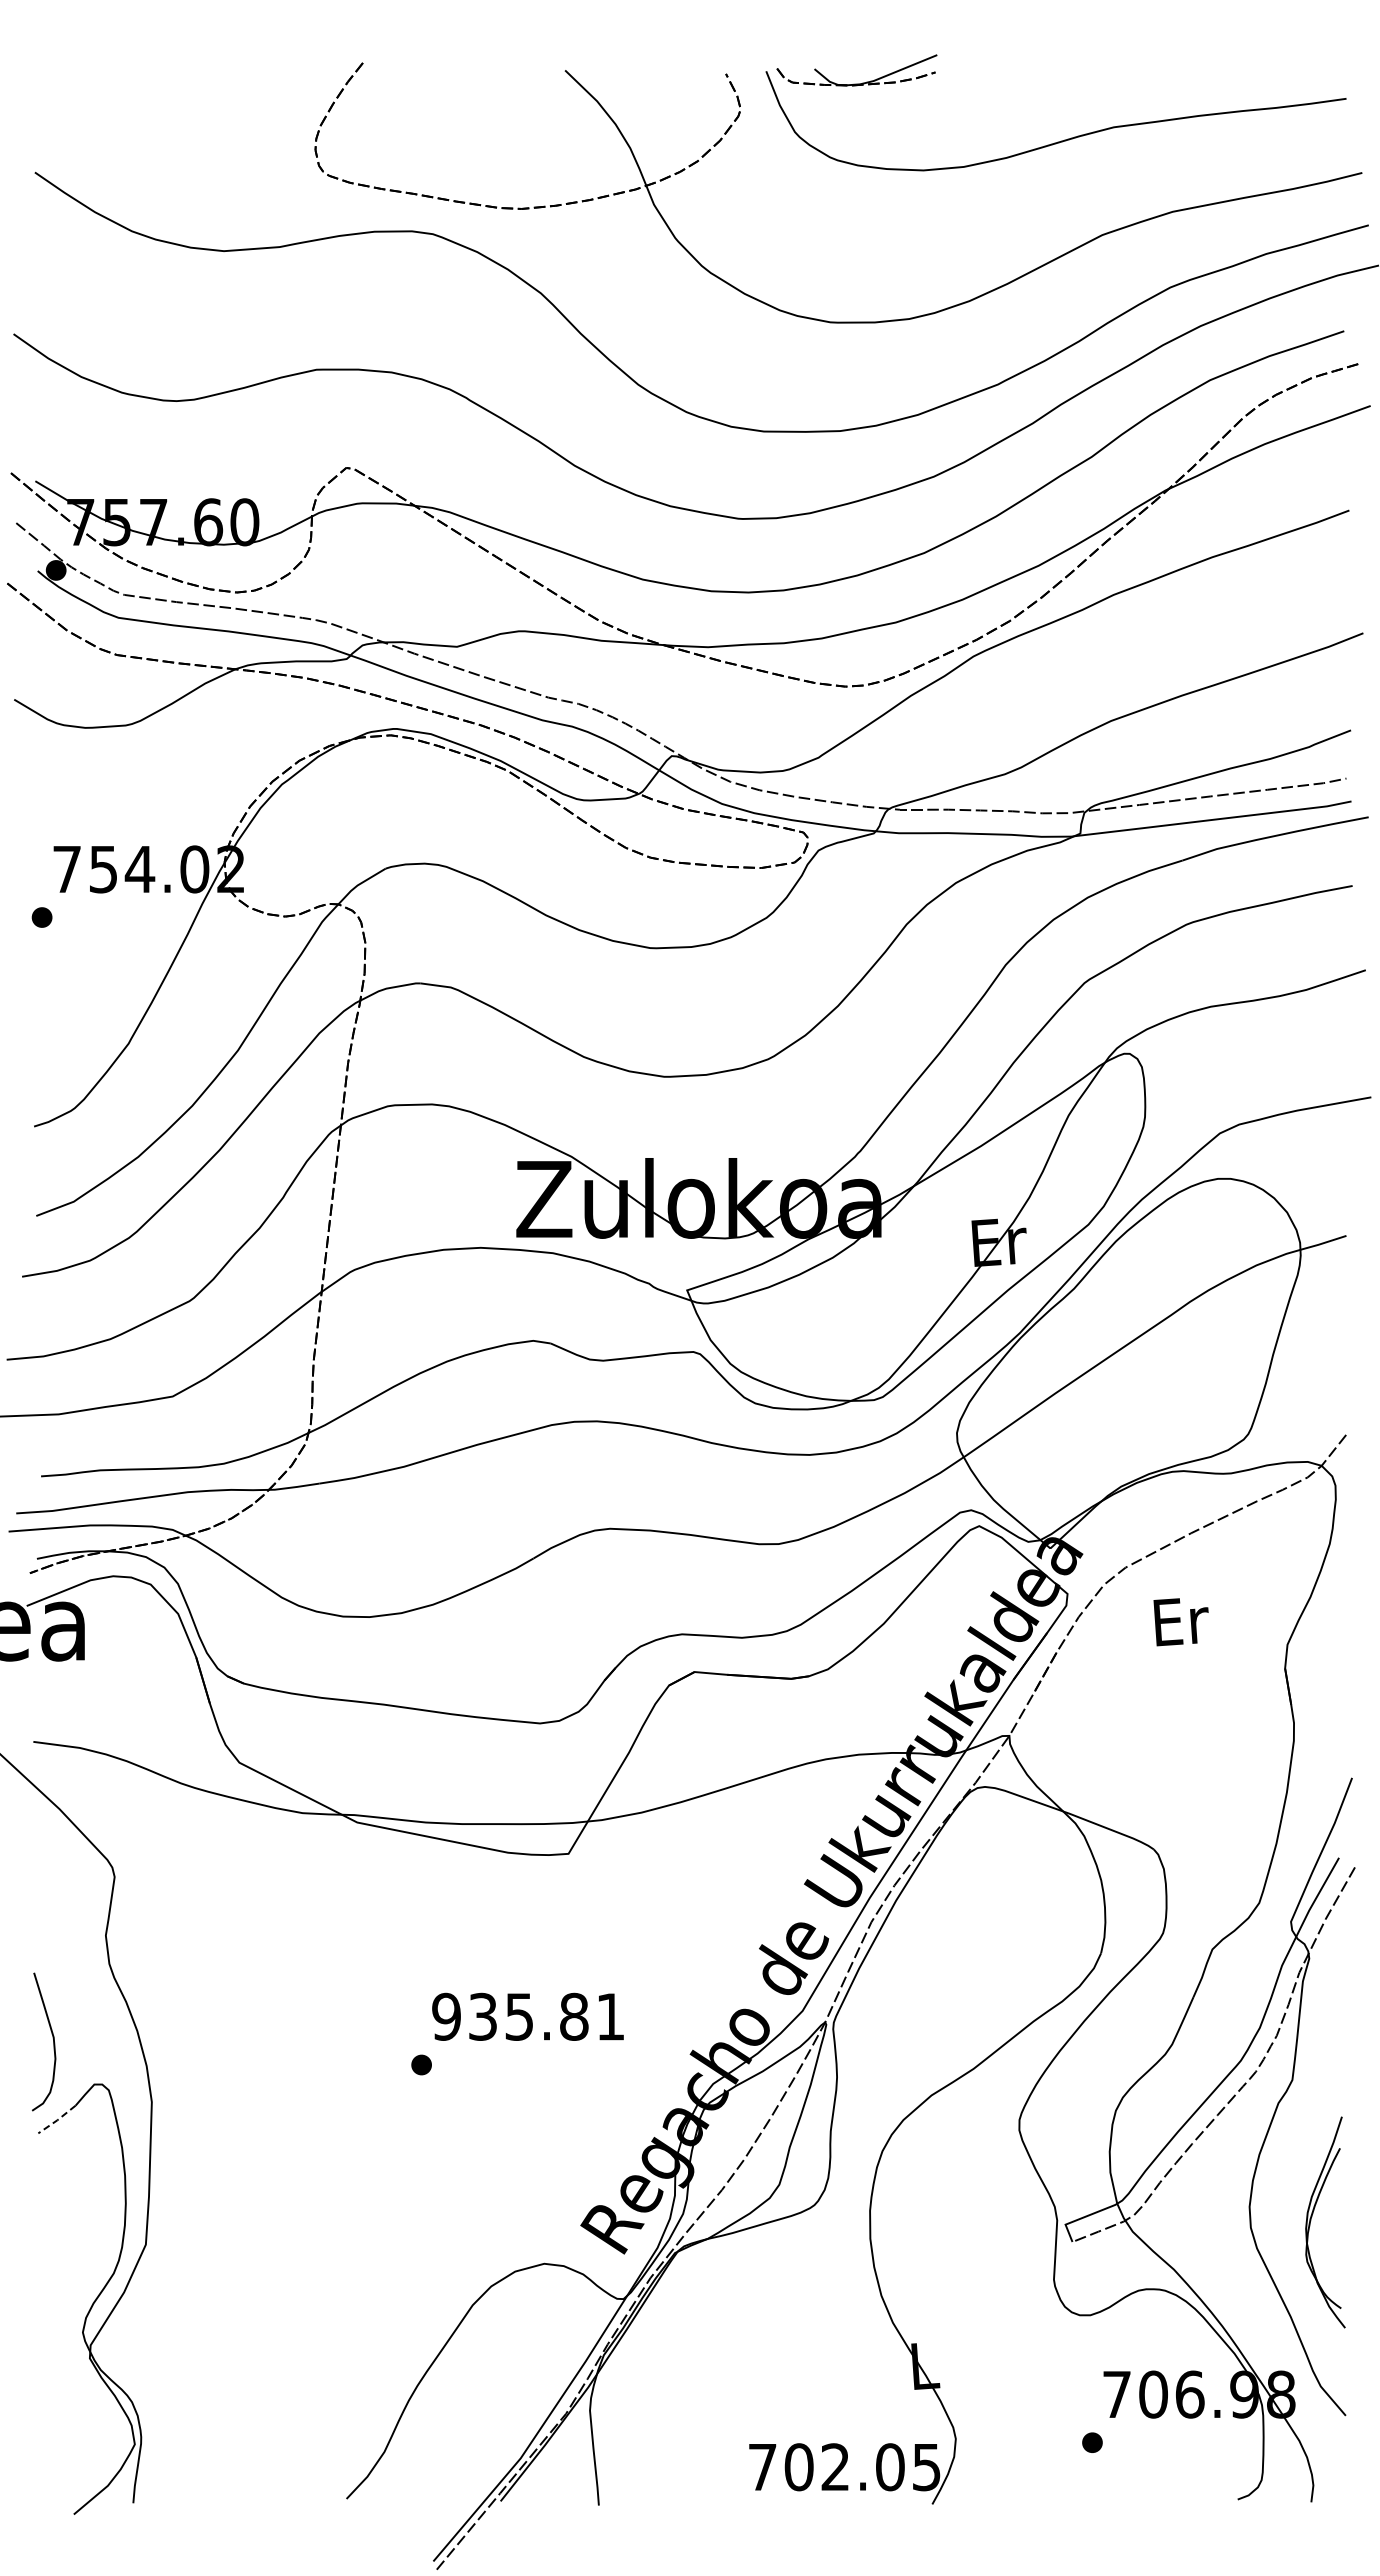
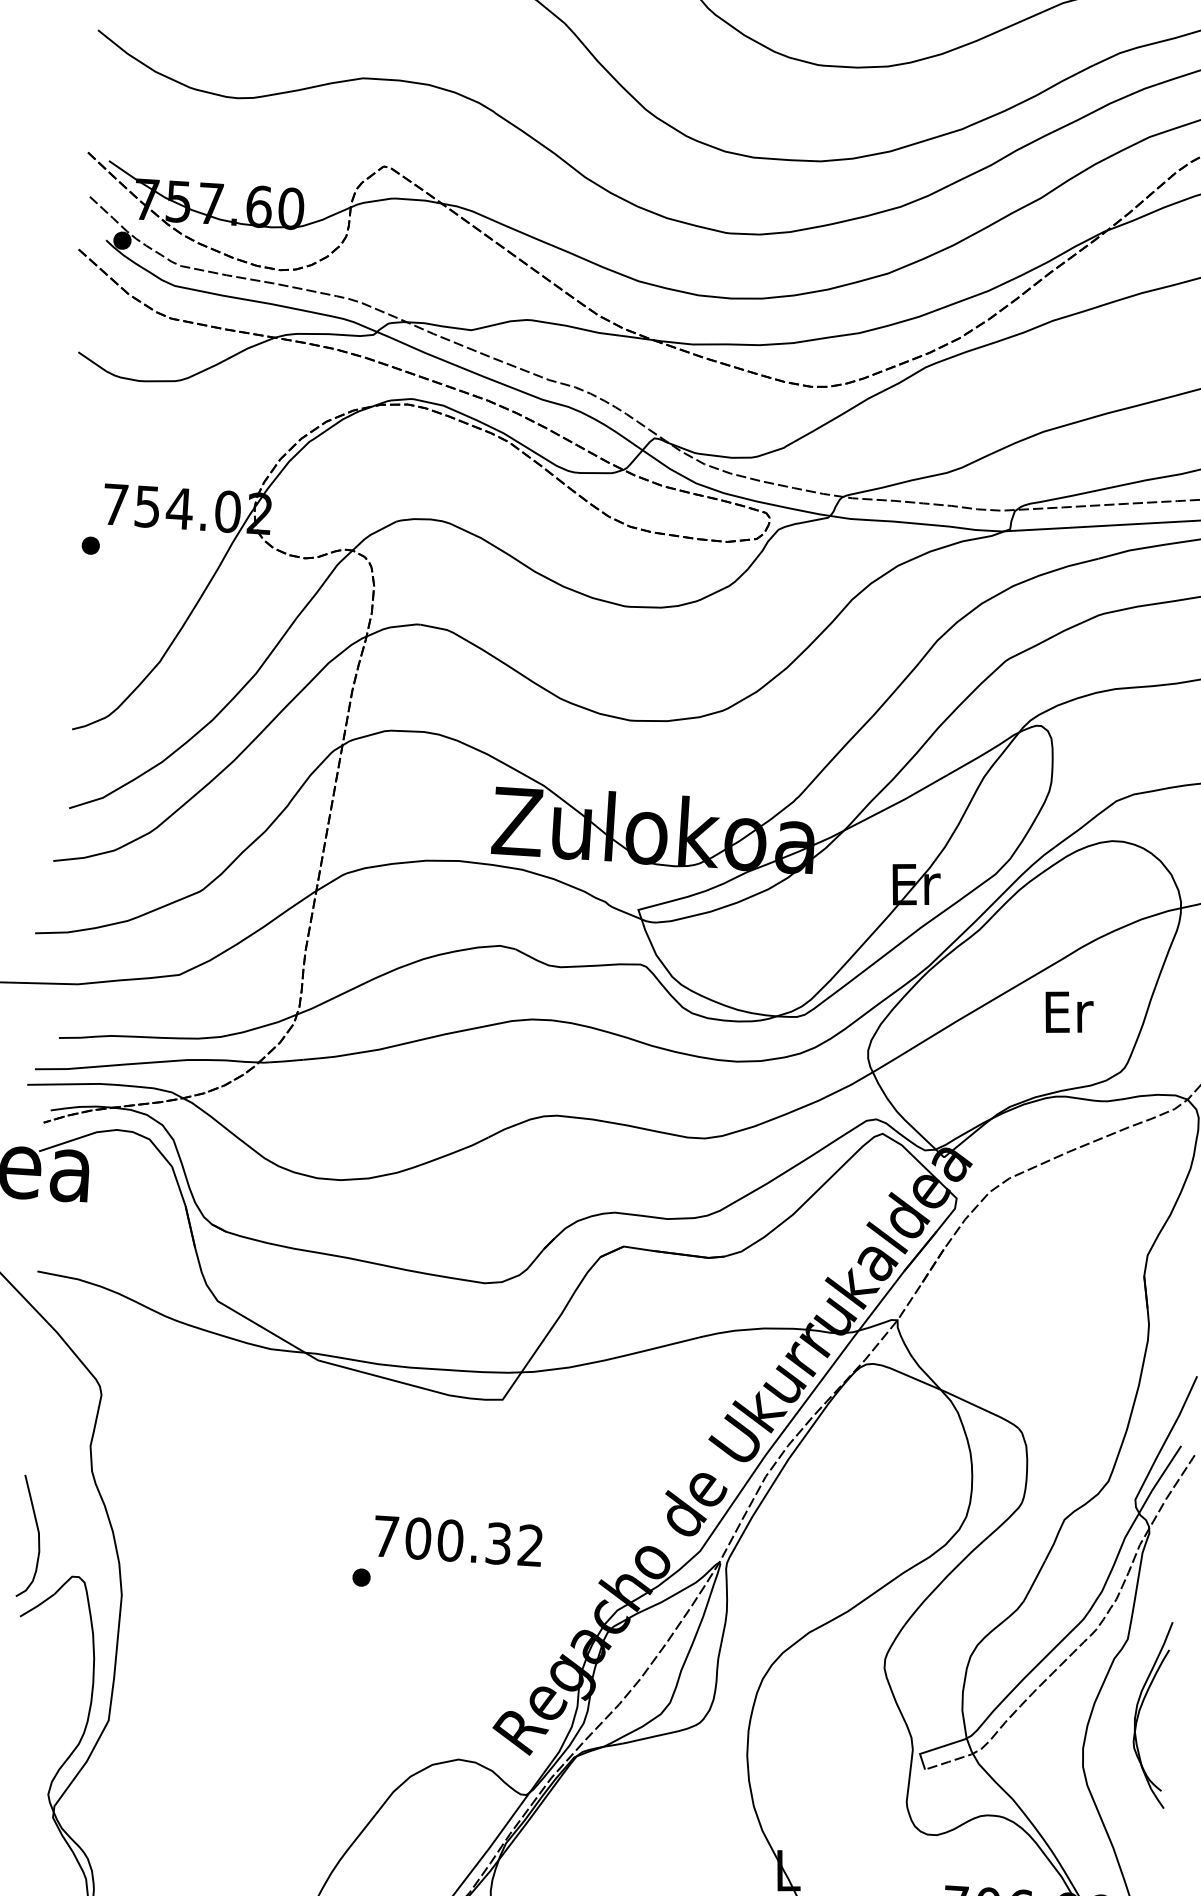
text: (1180, 1622) -> (1068, 1013), moved
text: (527, 2016) -> (457, 1540), 935.81 -> 700.32
line: (57, 2120) -> (37, 1606), dashed -> solid
part: (1311, 2220) -> (1140, 1711), moved

